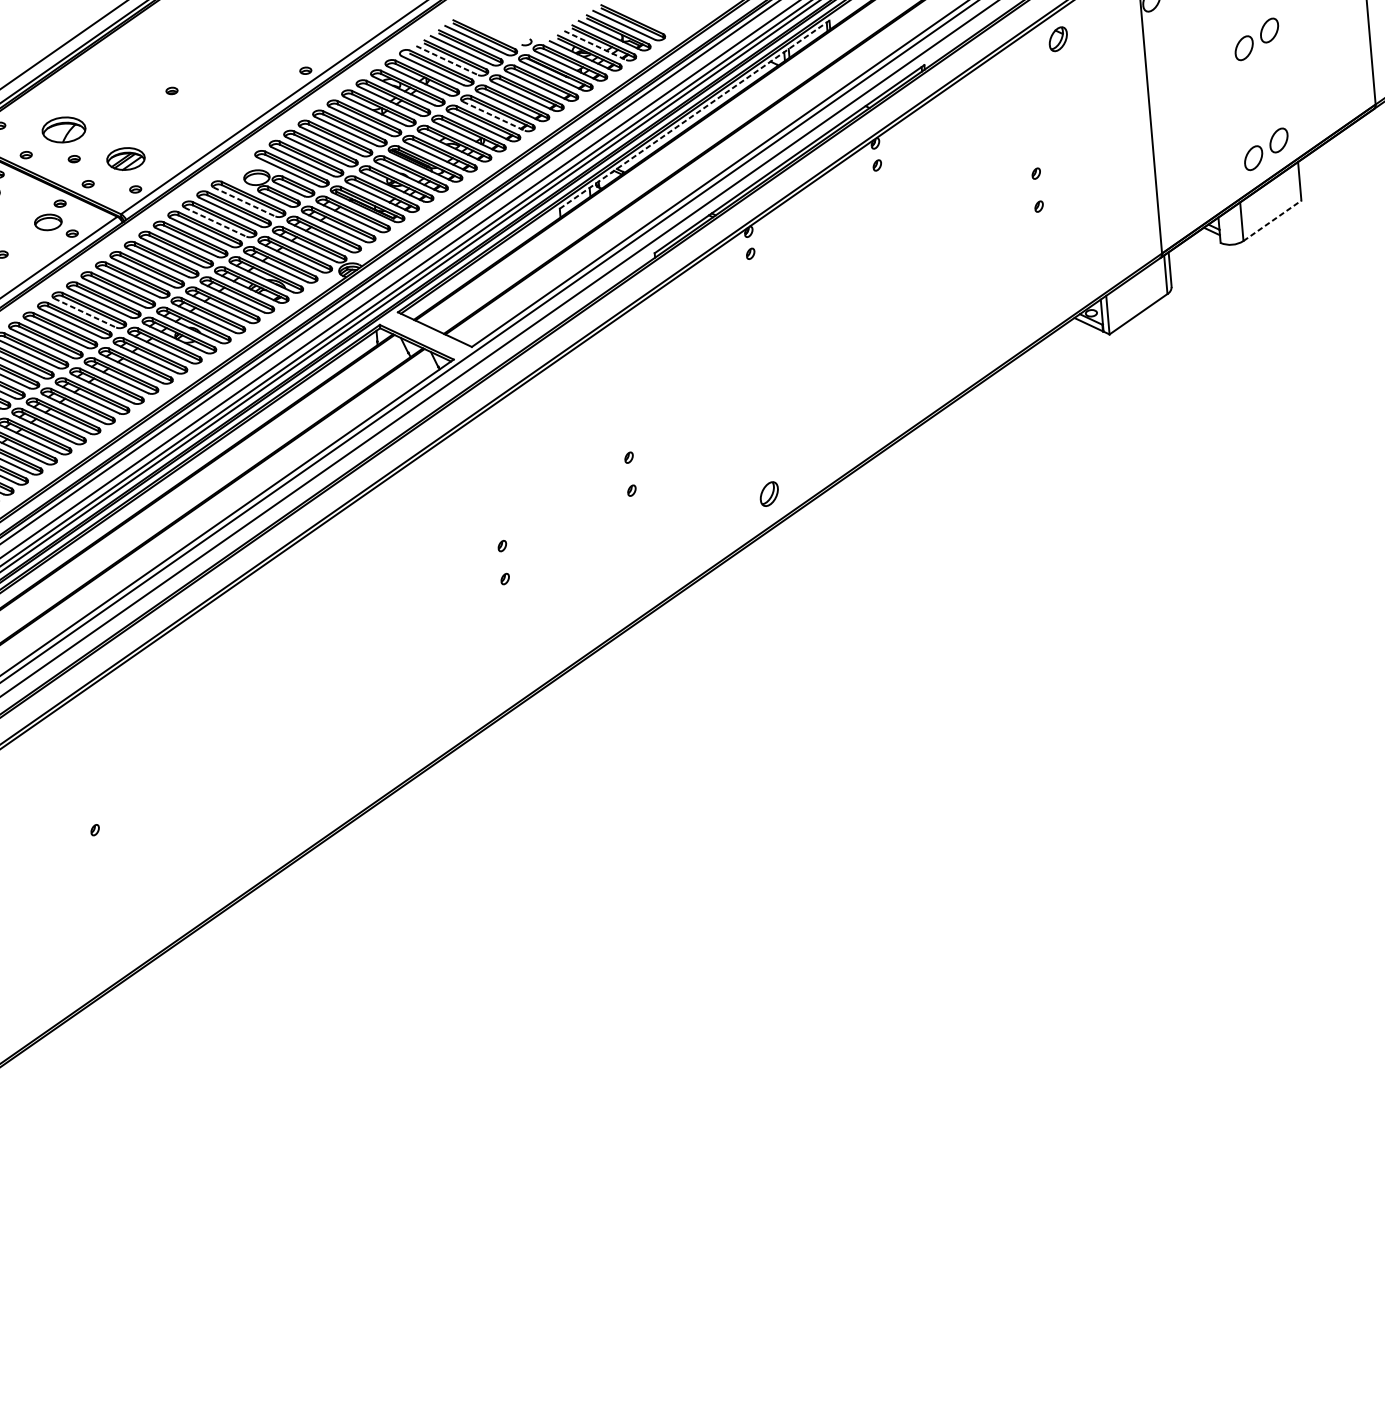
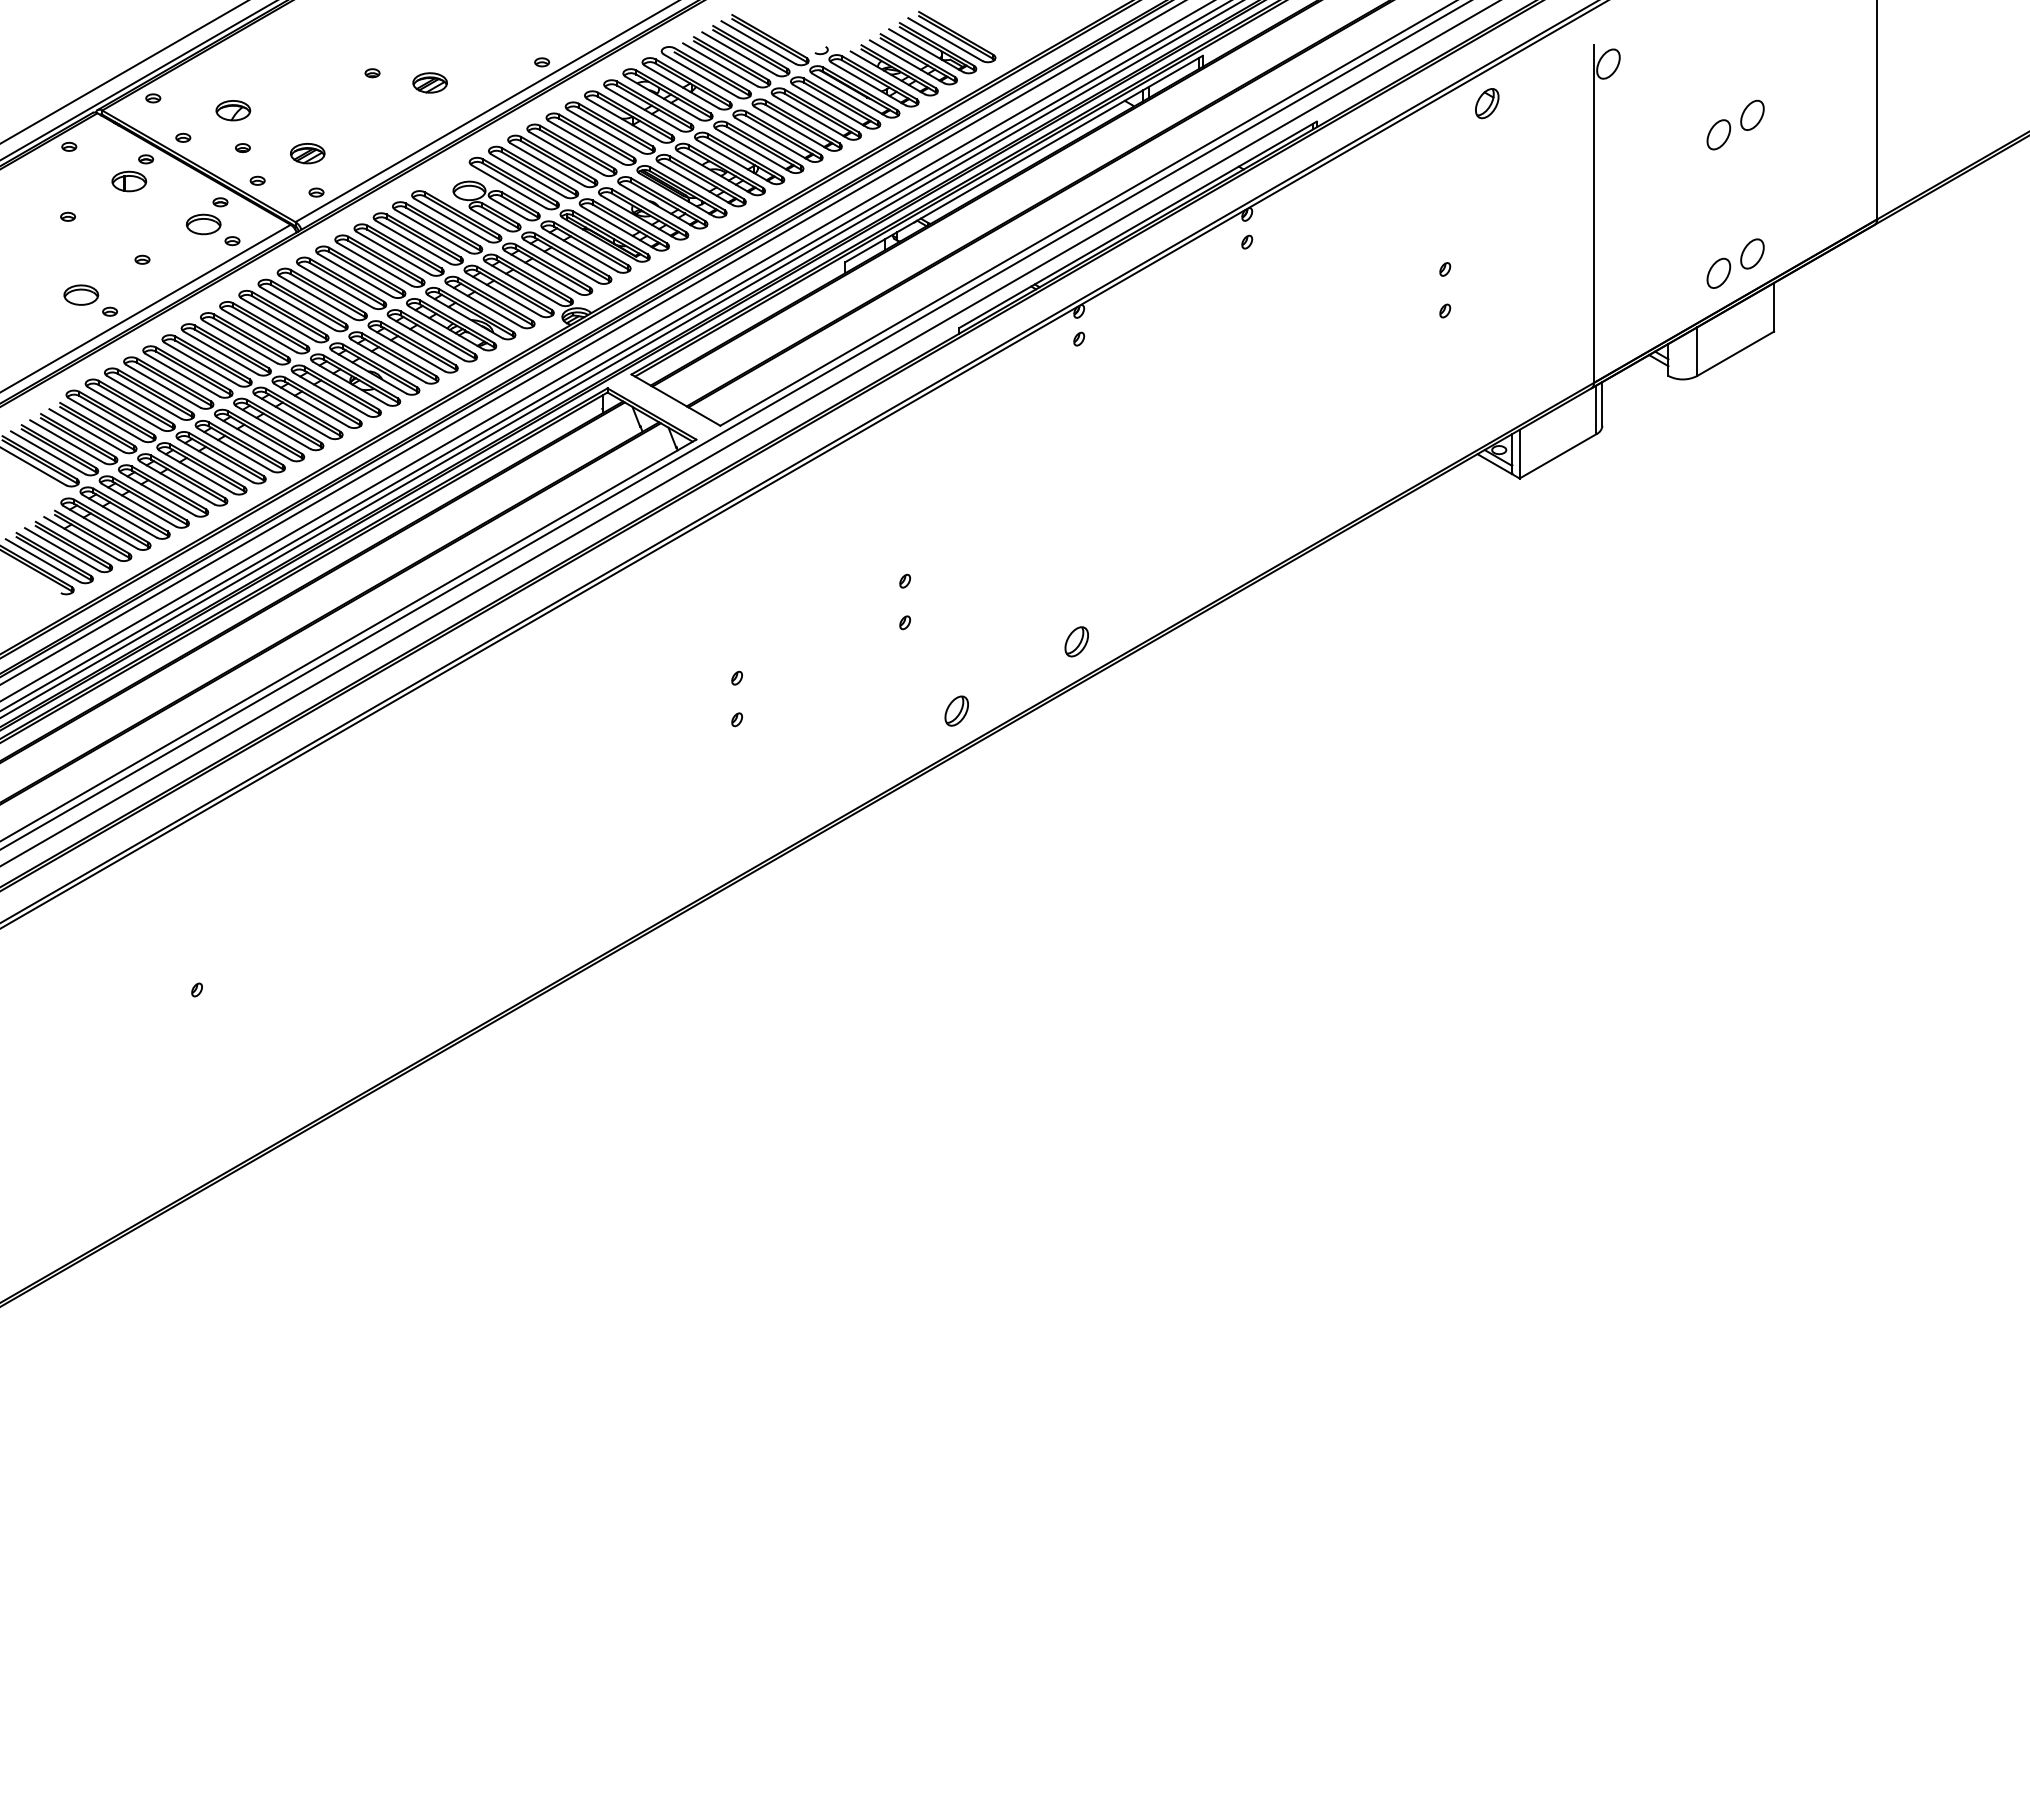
line: (595, 45) -> (907, 61), dashed -> solid
line: (447, 60) -> (720, 64), dashed -> solid
part: (217, 94) -> (429, 82), added
line: (695, 114) -> (1024, 158), dashed -> solid
line: (493, 116) -> (772, 139), dashed -> solid
part: (64, 129) -> (233, 110), size x0.62
part: (125, 159) -> (307, 153), size x0.71
line: (244, 201) -> (451, 219), dashed -> solid
line: (1273, 220) -> (1736, 353), dashed -> solid
line: (215, 222) -> (412, 242), dashed -> solid
line: (85, 312) -> (240, 341), dashed -> solid
part: (678, 556) -> (956, 710), added

